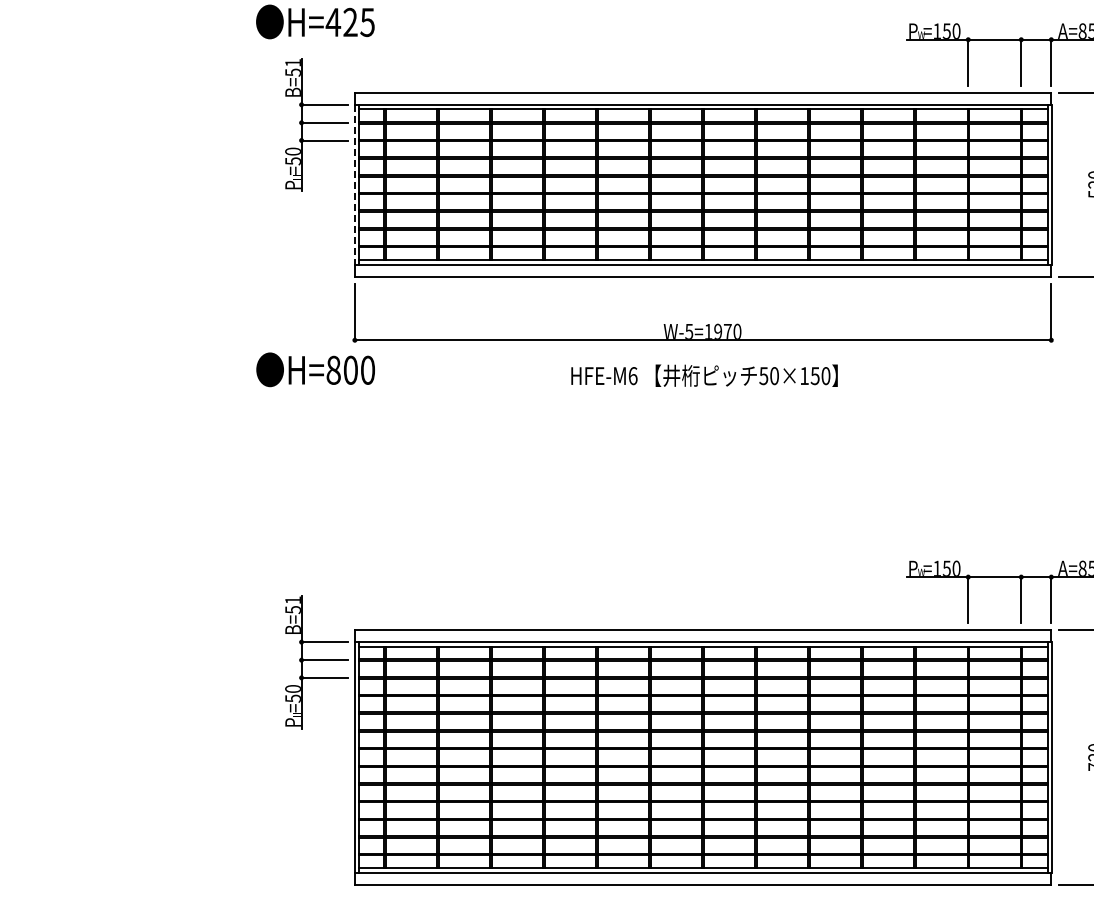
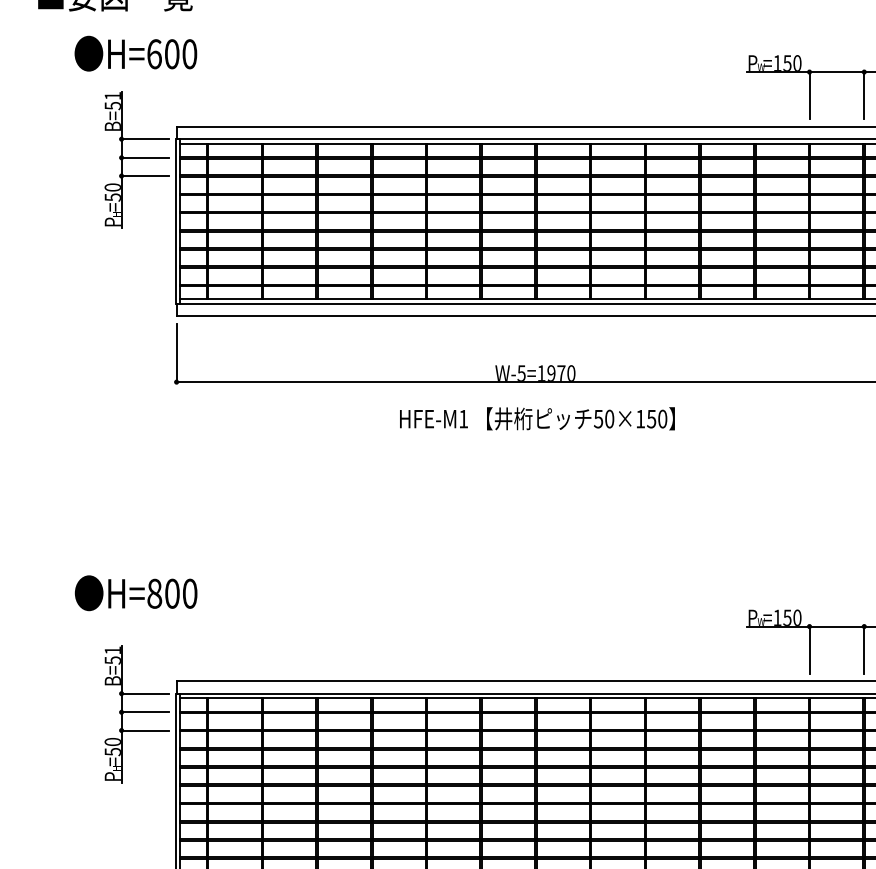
text: (349, 22) -> (171, 54), H=425 -> H=600
line: (354, 184) -> (176, 221), dashed -> solid
text: (315, 369) -> (135, 592), moved
text: (632, 376) -> (463, 419), HFE-M6 -> HFE-M1

